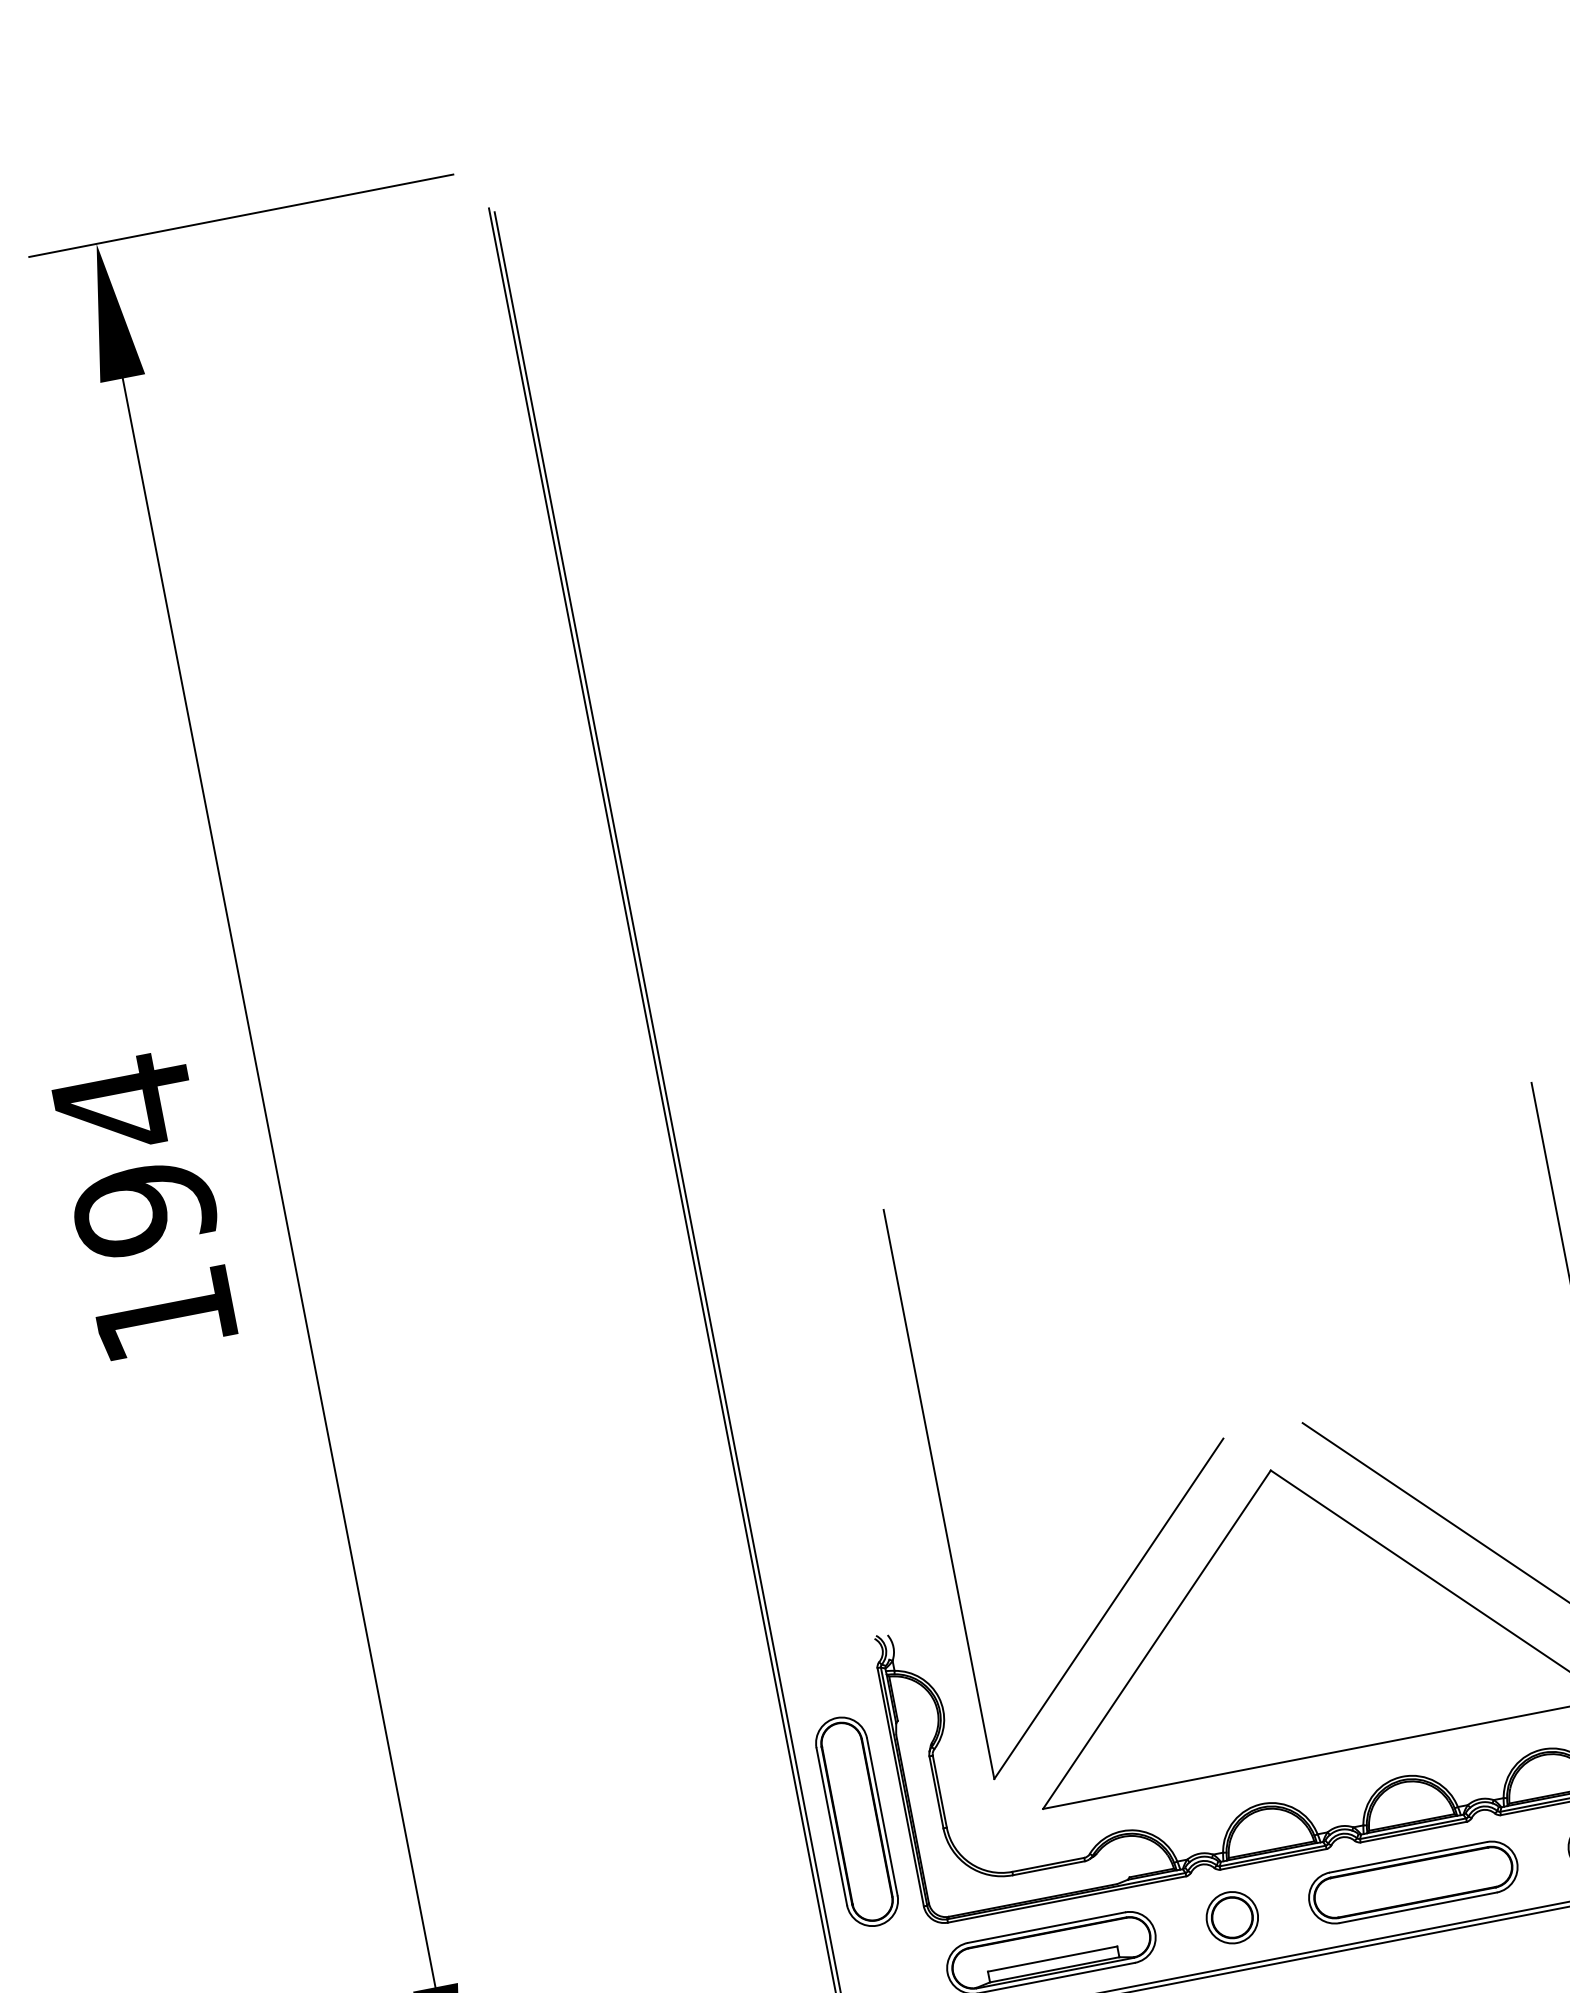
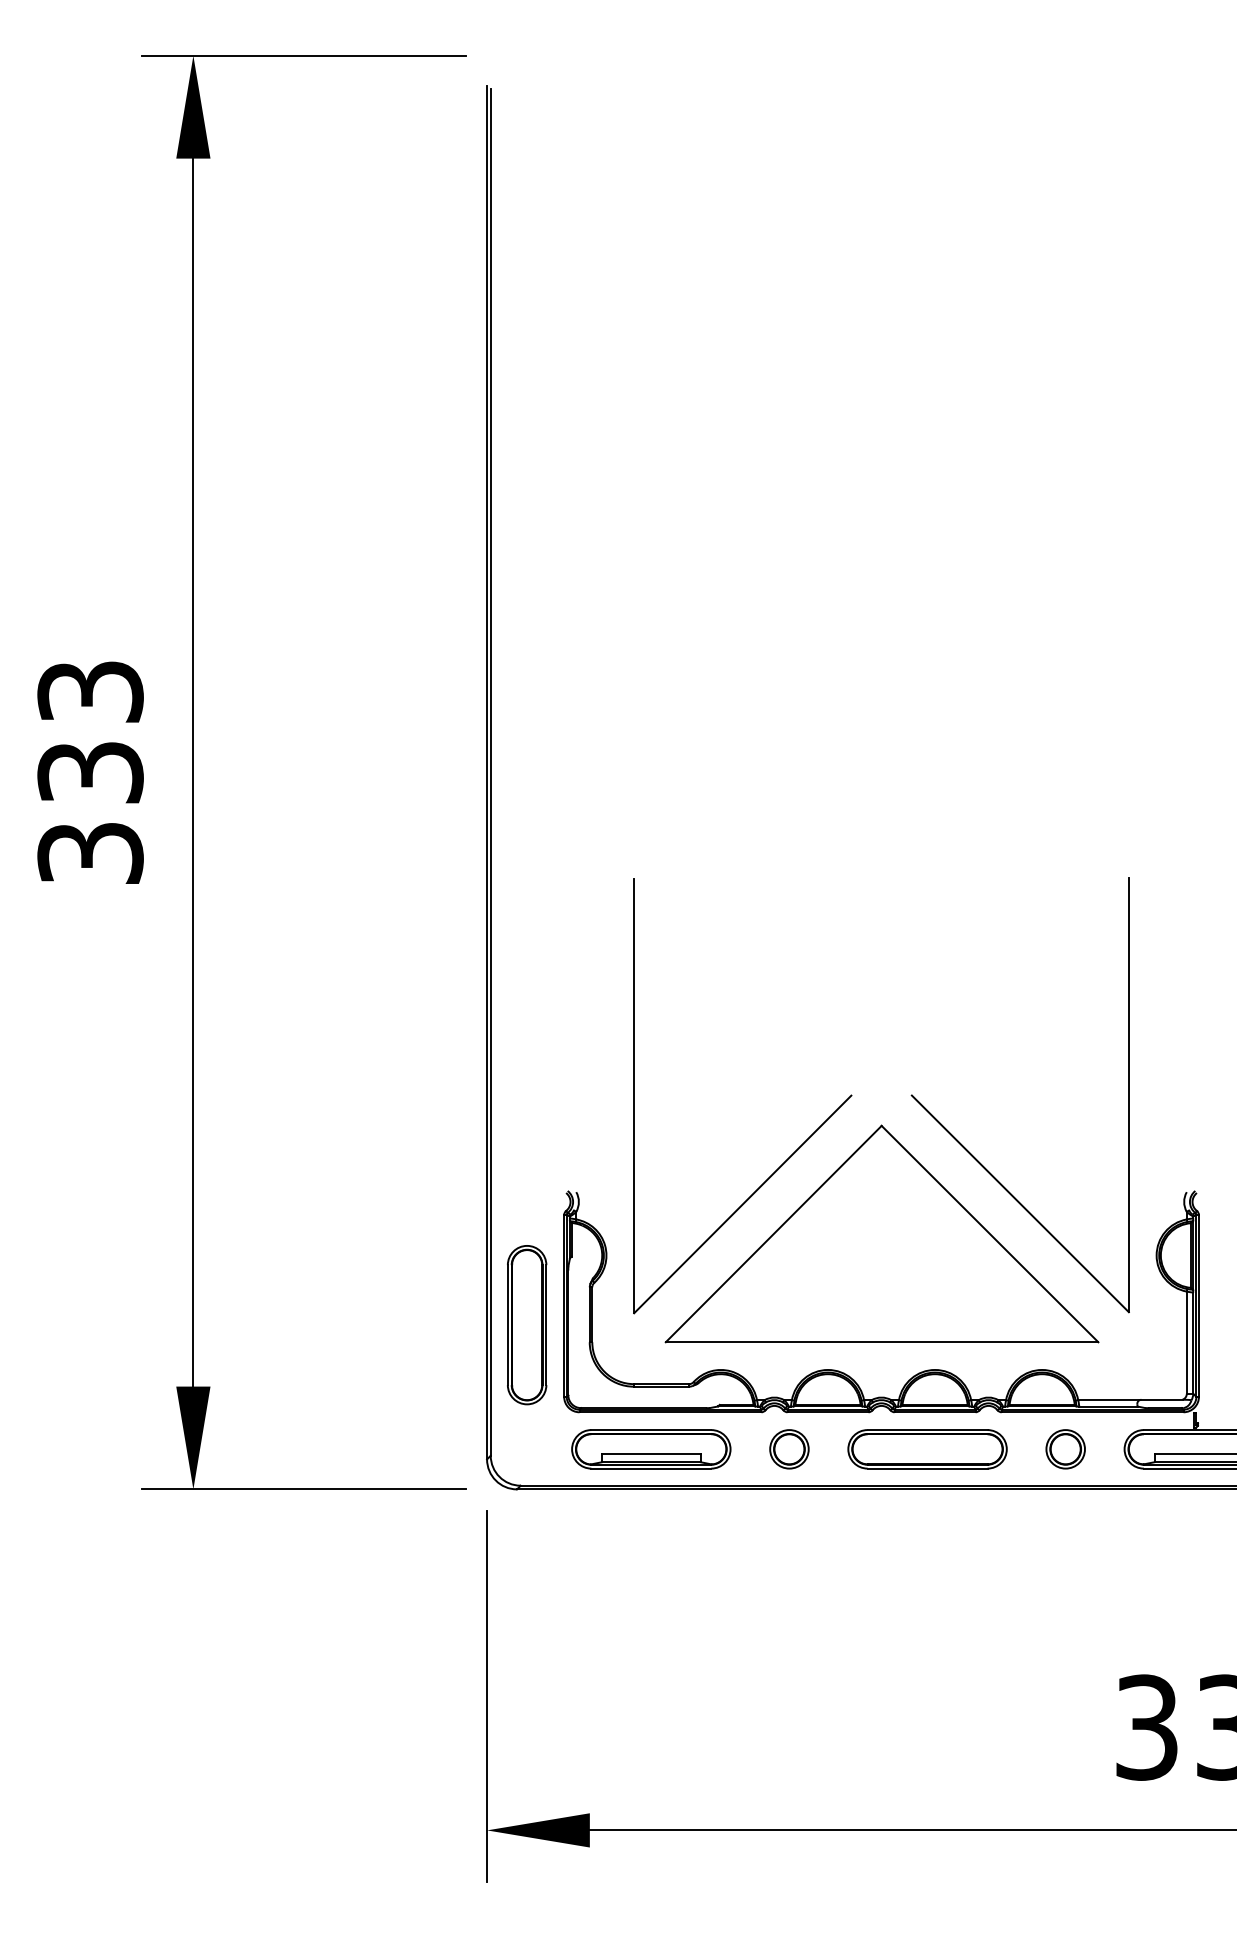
text: (143, 1206) -> (90, 770), 194 -> 333

